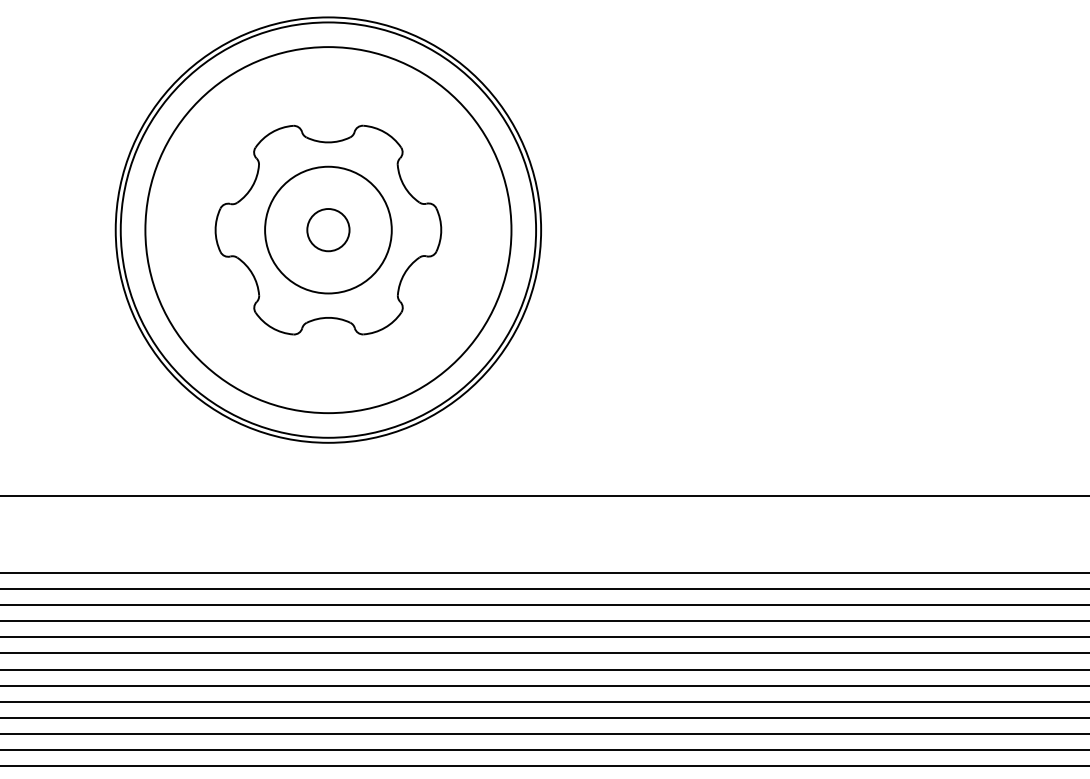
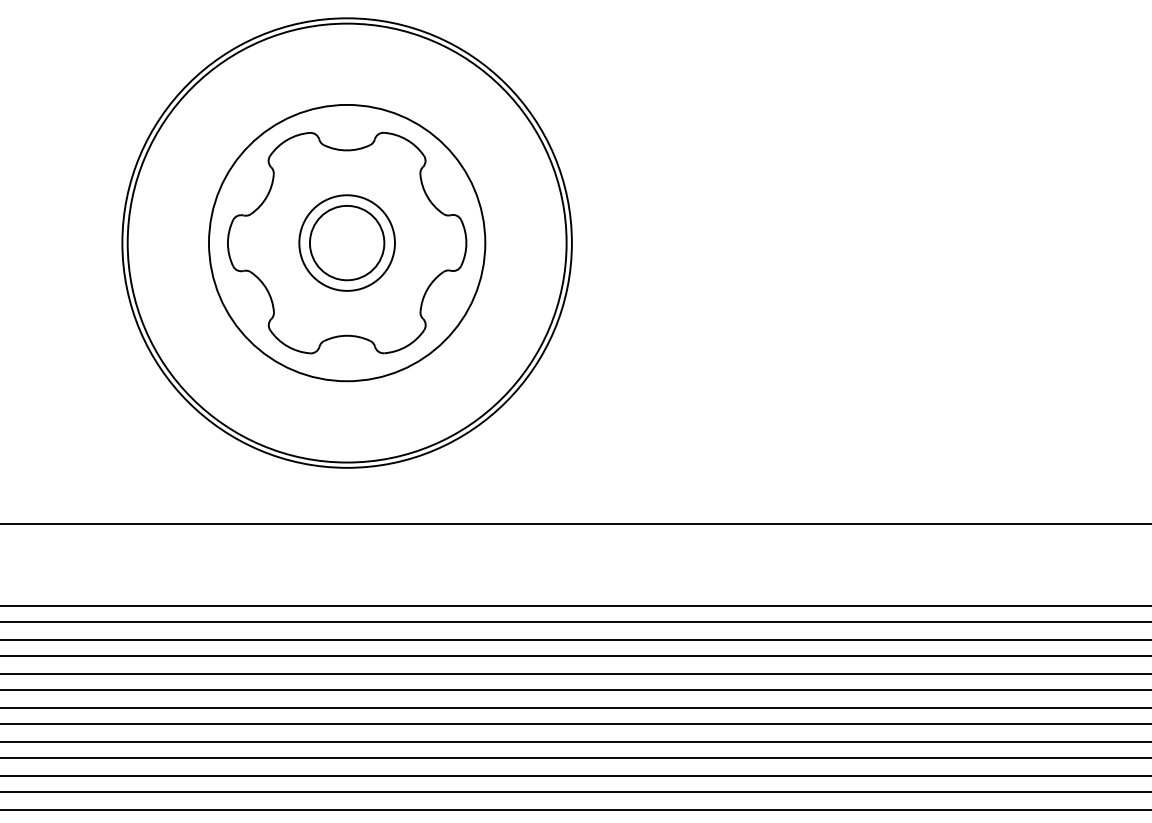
circle: (328, 229) -> (347, 242), size x0.71
circle: (328, 229) -> (347, 242), size x0.71
circle: (328, 229) -> (347, 242), size x1.67

